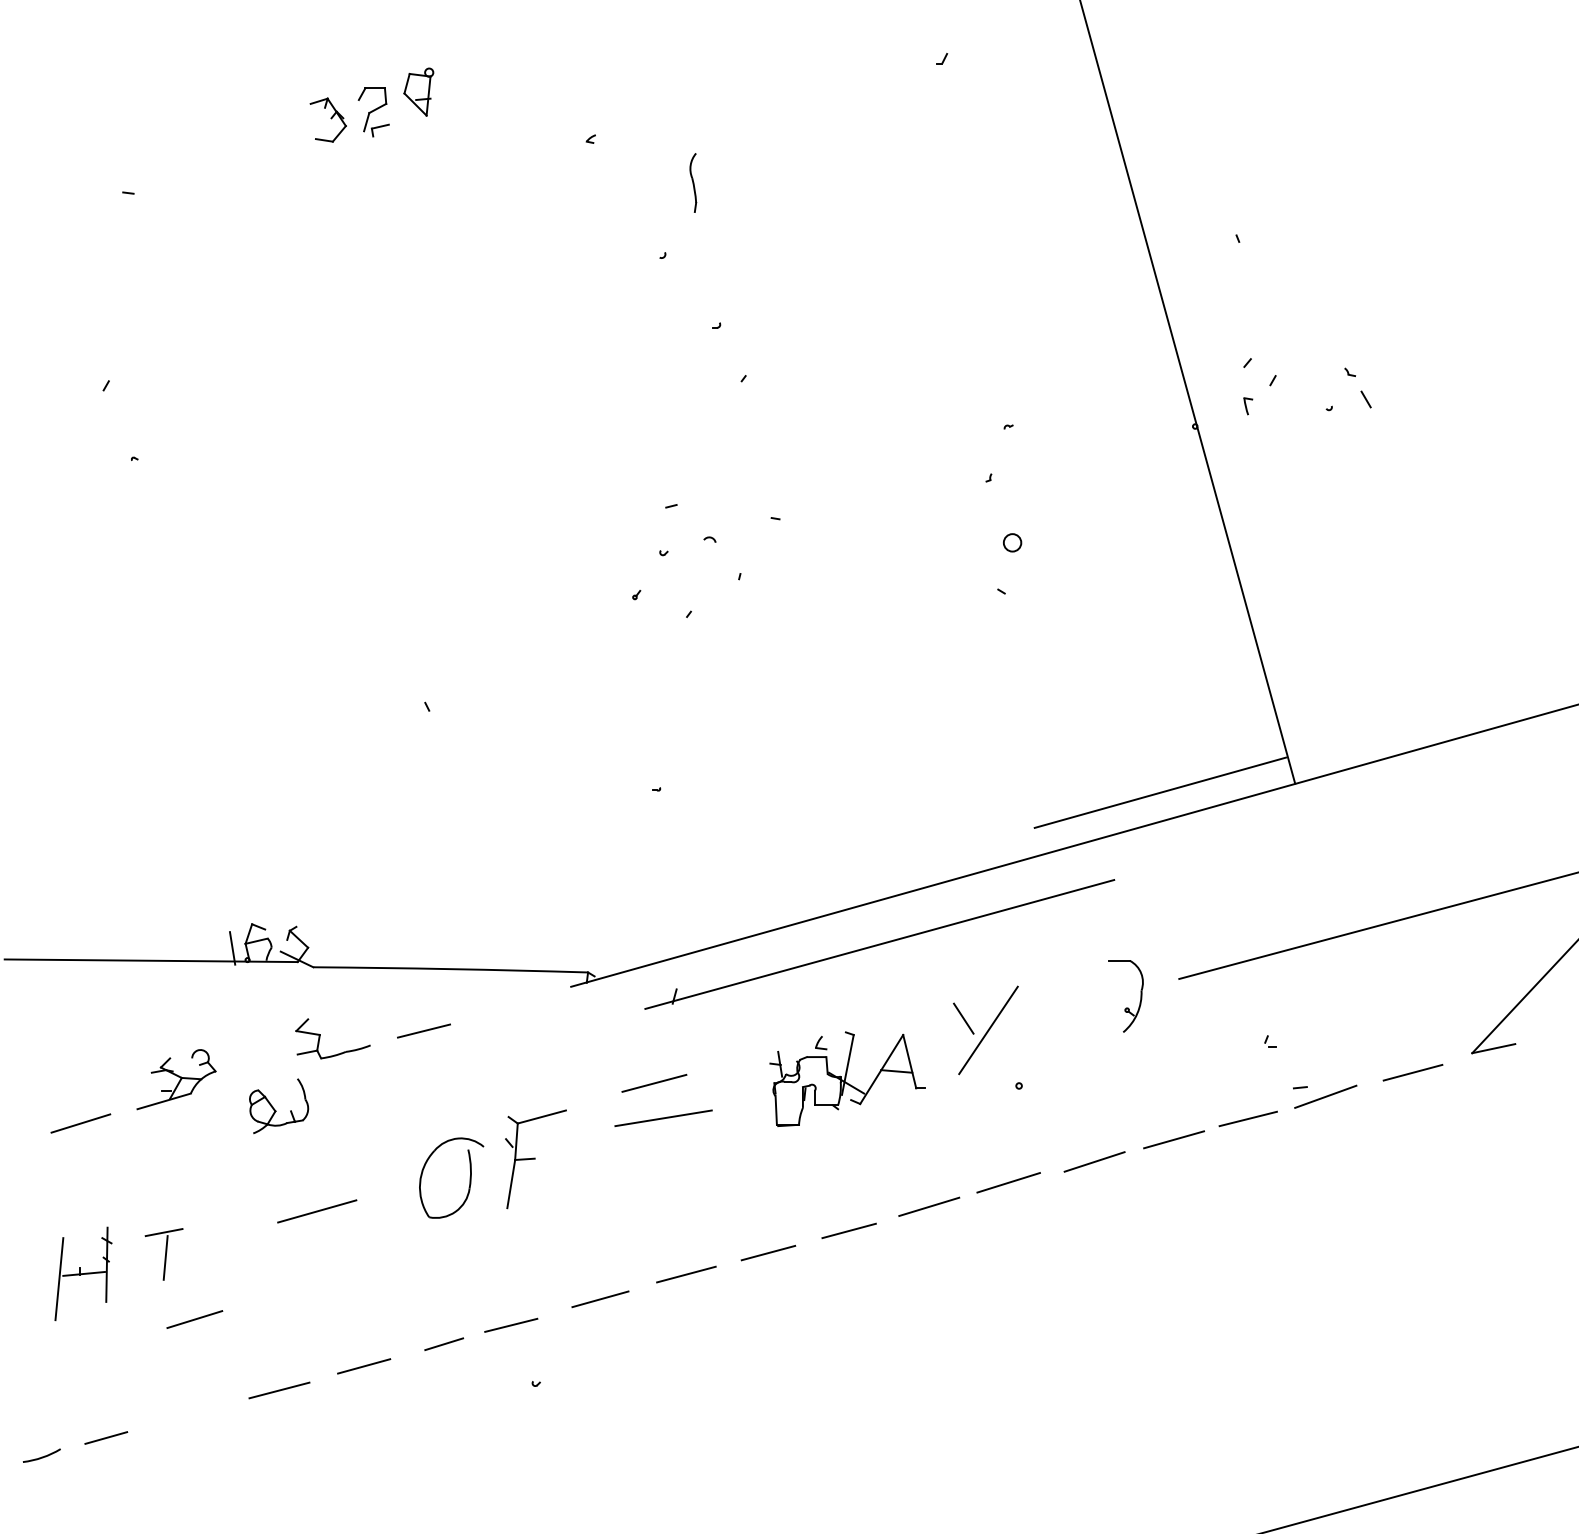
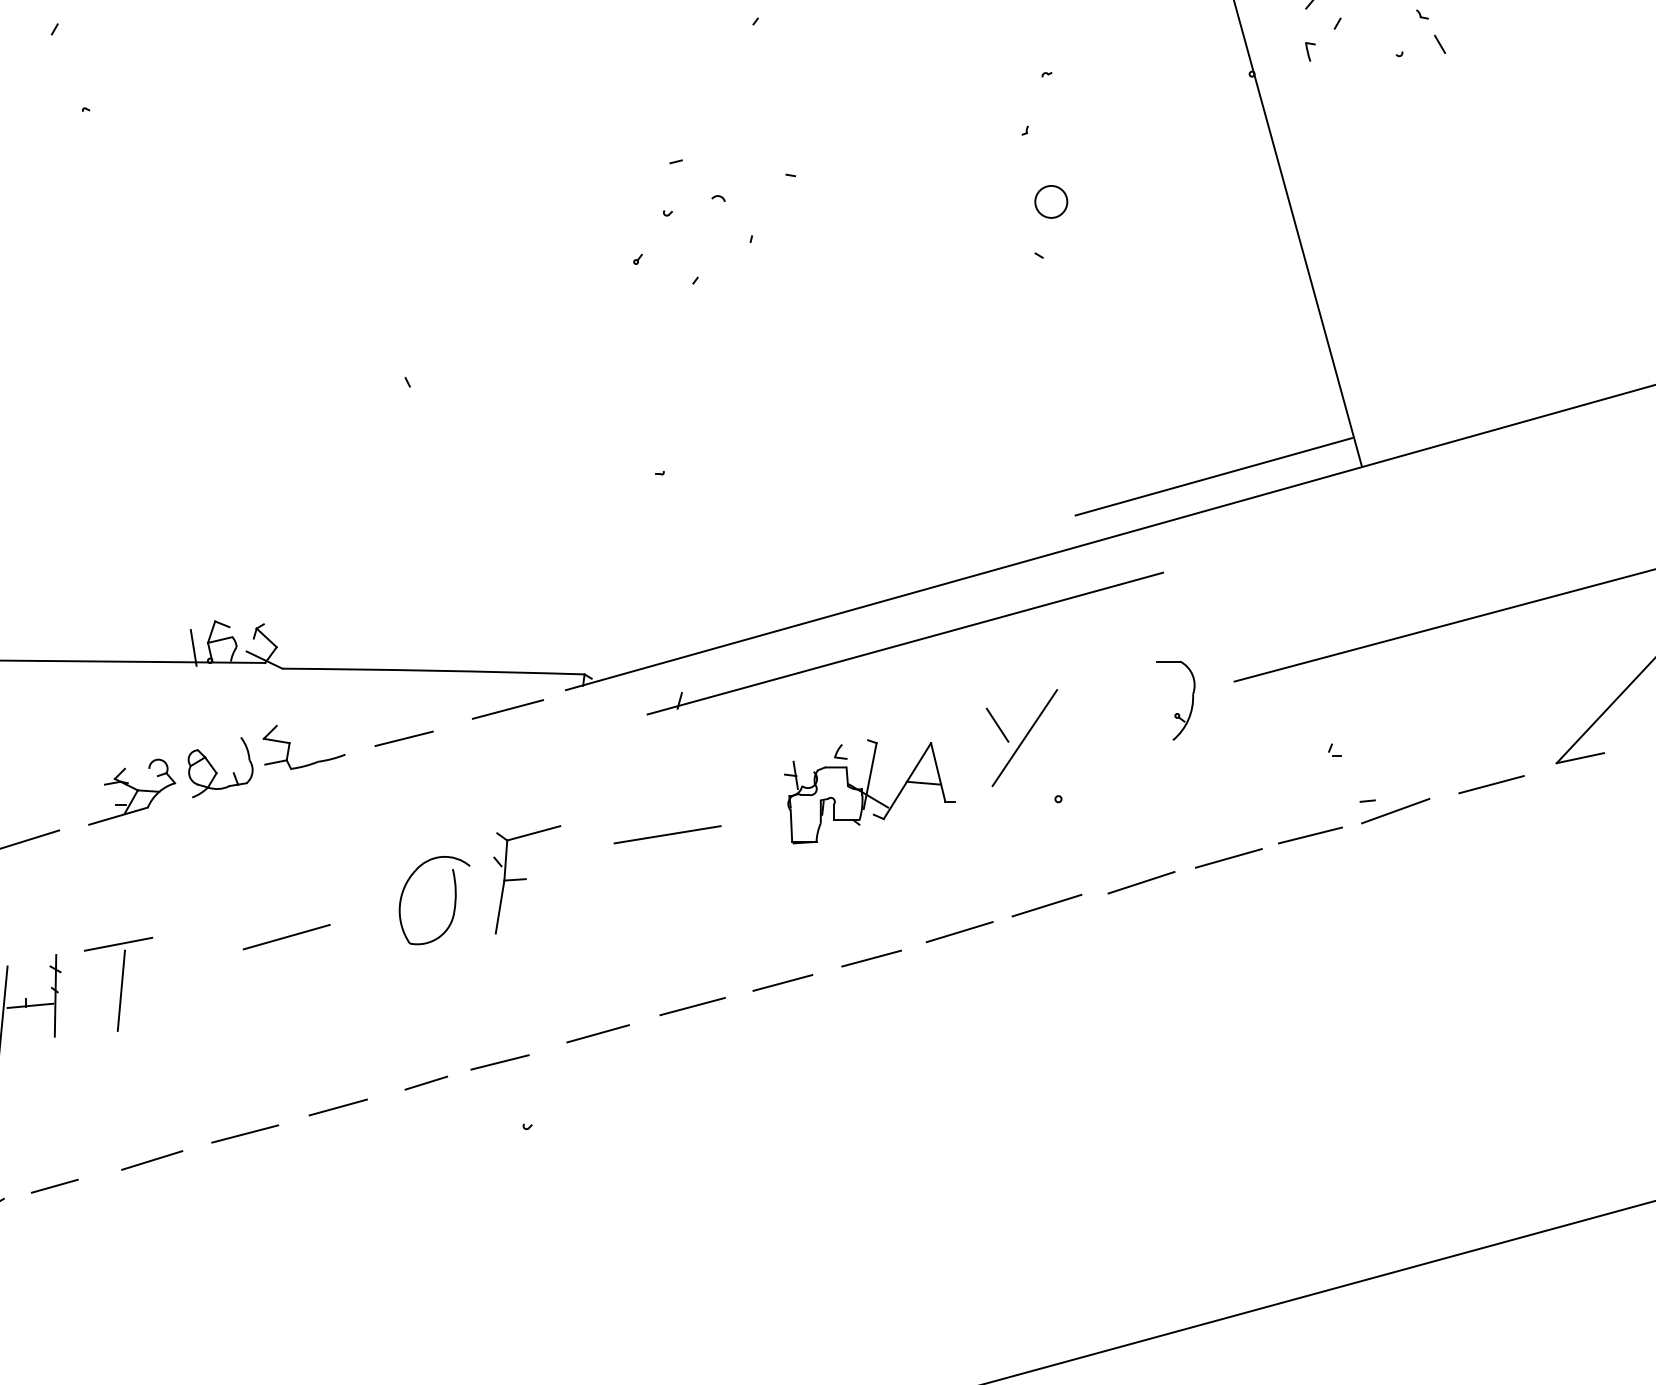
circle: (1012, 542) -> (1051, 201), size x1.67
line: (654, 1082) -> (508, 708), moved
part: (279, 1106) -> (221, 767), moved
part: (163, 1254) -> (117, 984), size x1.67
line: (194, 1319) -> (151, 1160), moved

